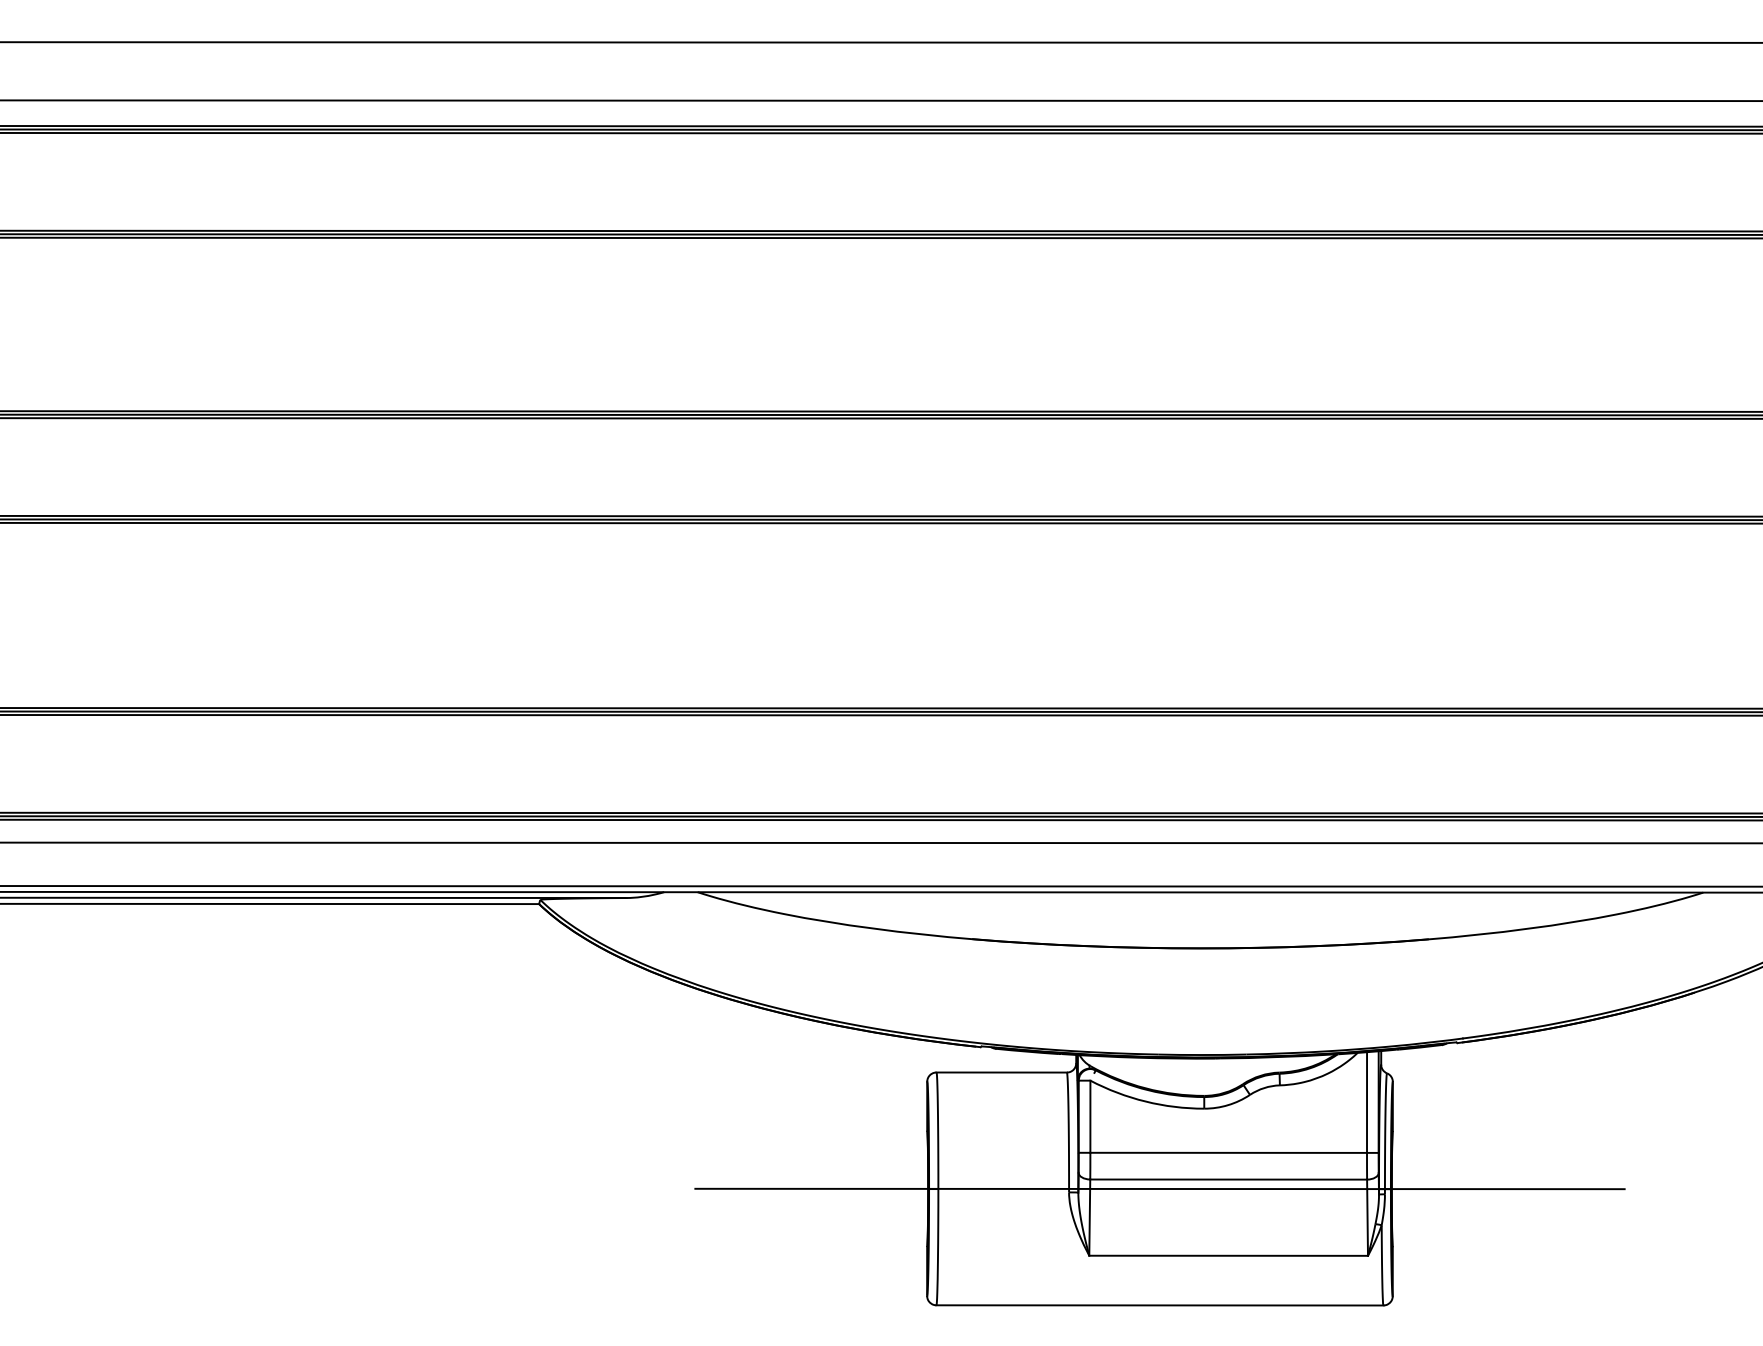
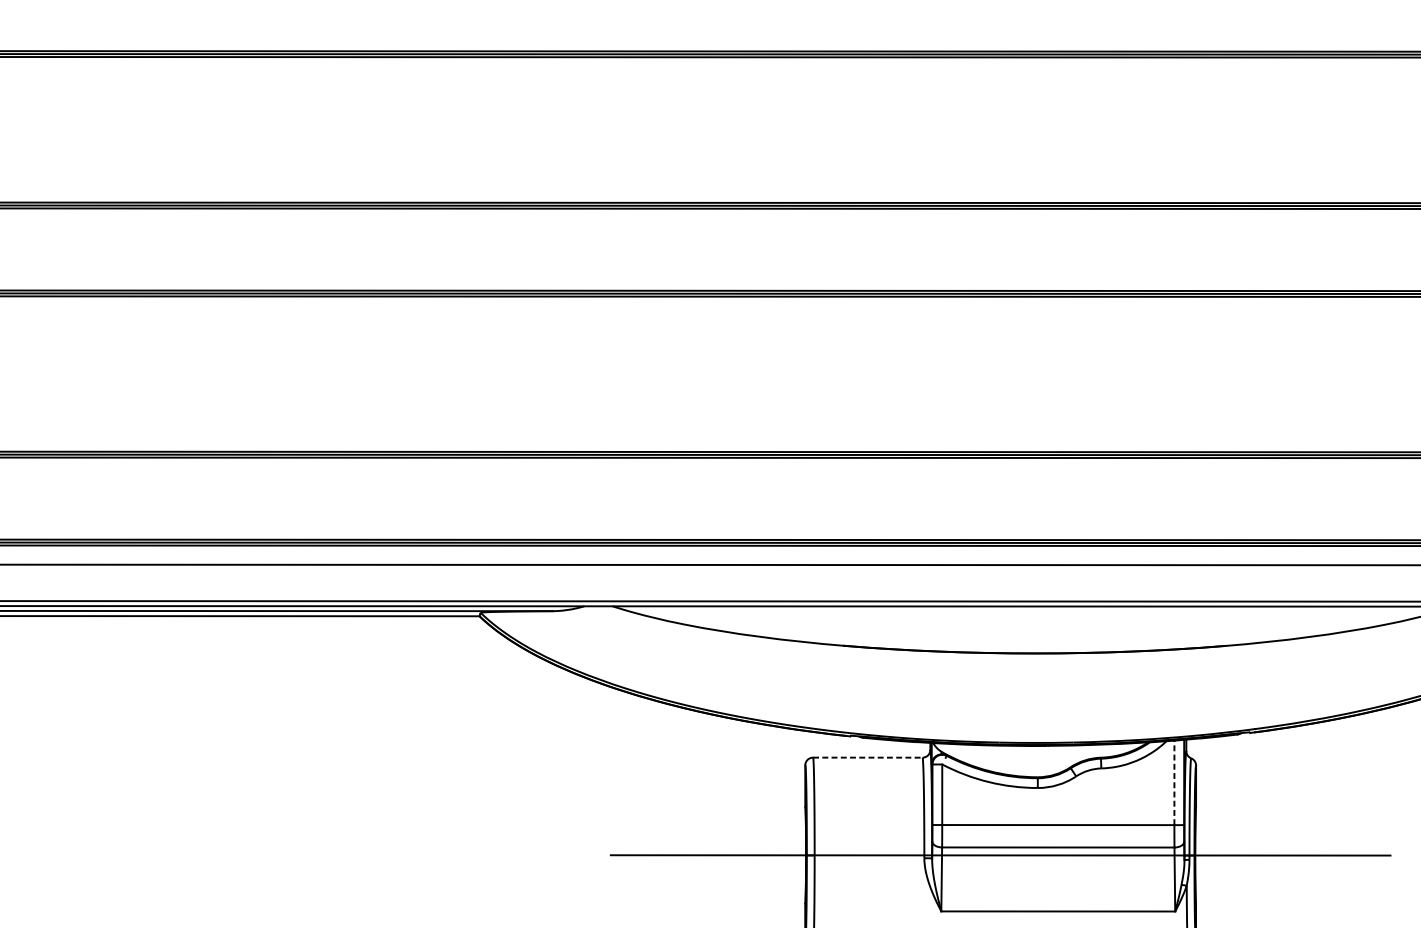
line: (1002, 1072) -> (868, 757), solid -> dashed
line: (1367, 1102) -> (1174, 782), solid -> dashed

